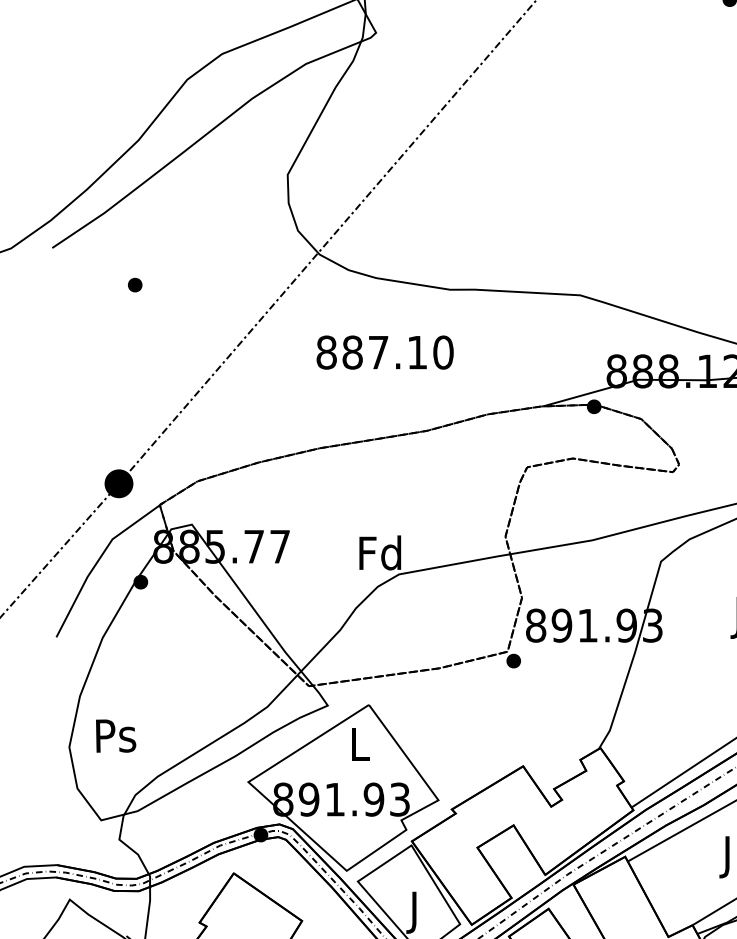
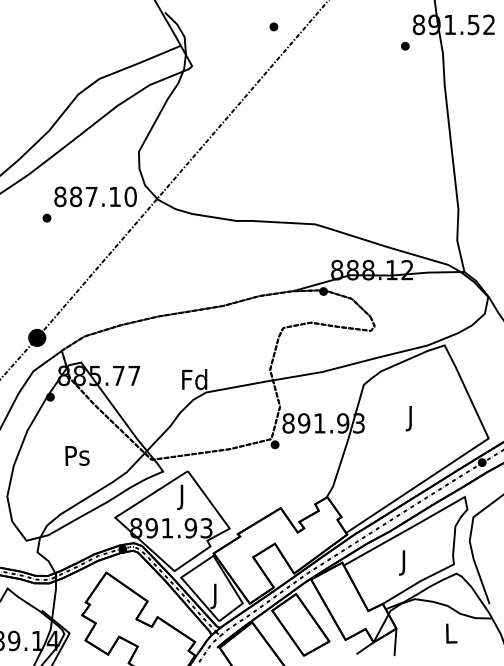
text: (384, 351) -> (95, 196), moved
text: (116, 735) -> (77, 455), moved
text: (360, 748) -> (182, 497), L -> J

